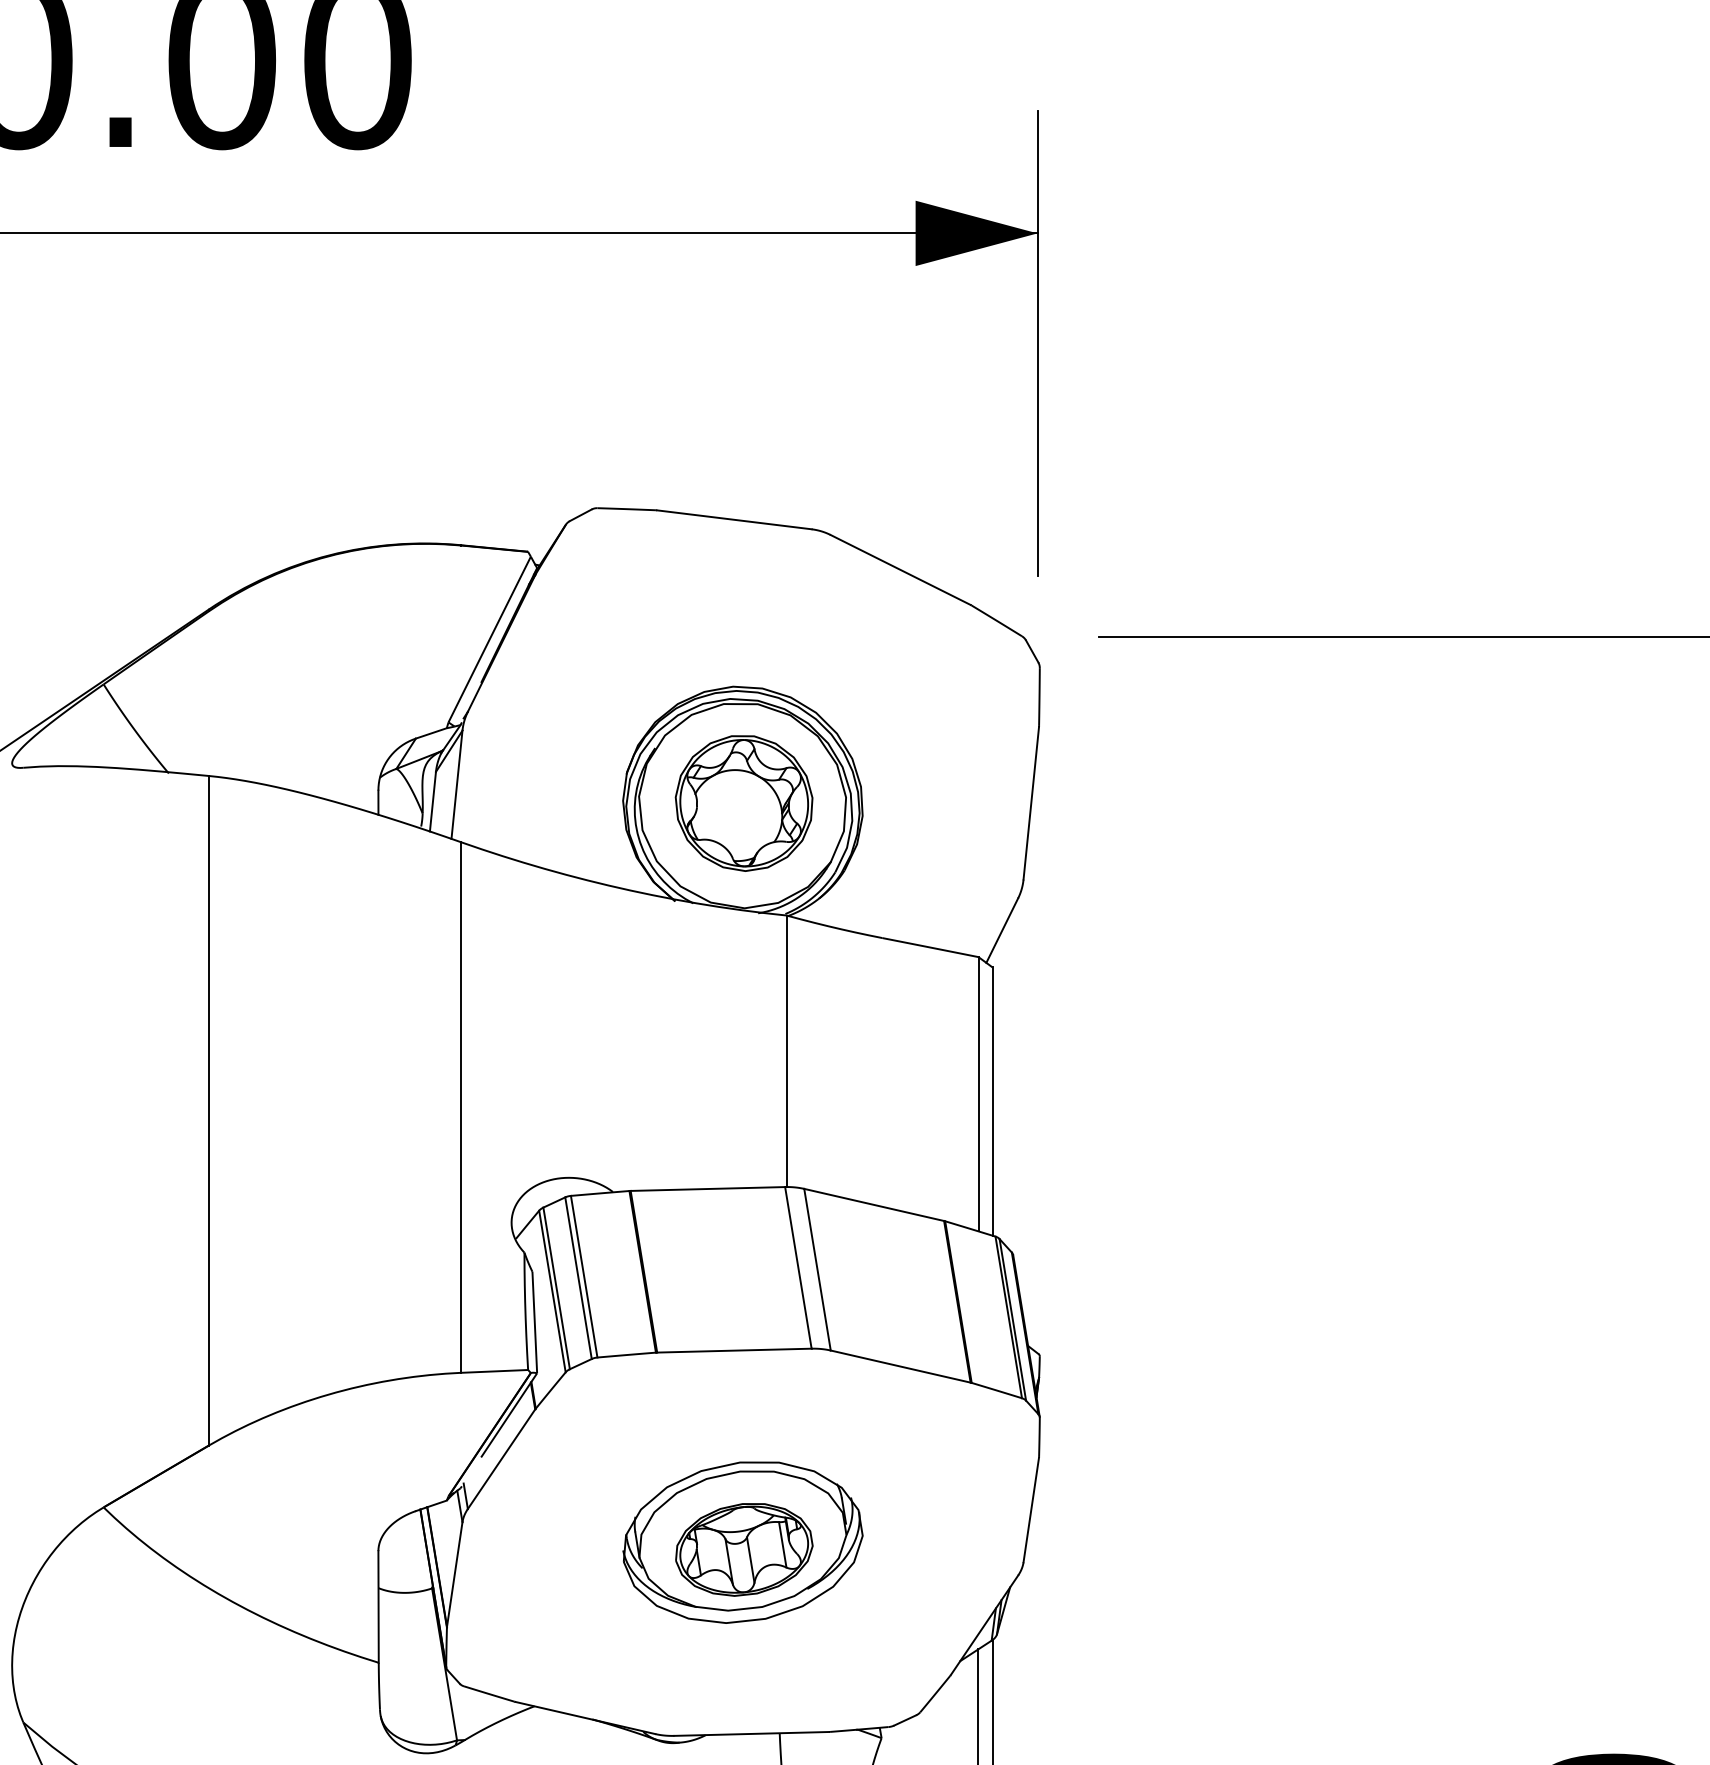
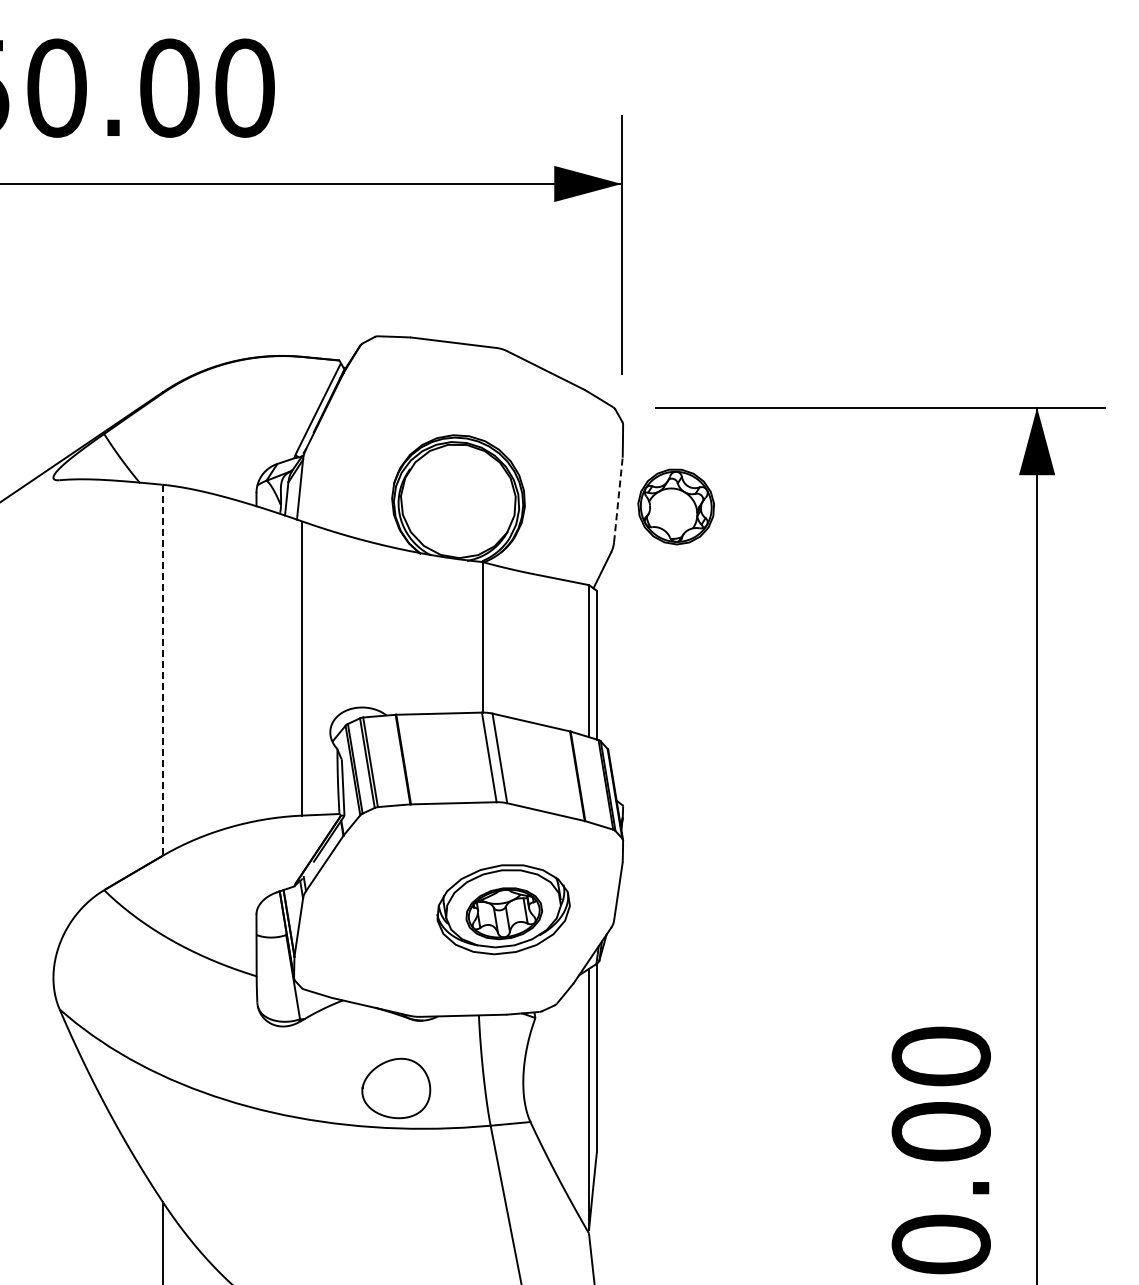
part: (742, 802) -> (675, 506), moved
line: (1031, 802) -> (618, 499), solid -> dashed
line: (208, 1111) -> (162, 670), solid -> dashed
part: (742, 1542) -> (503, 909), moved

